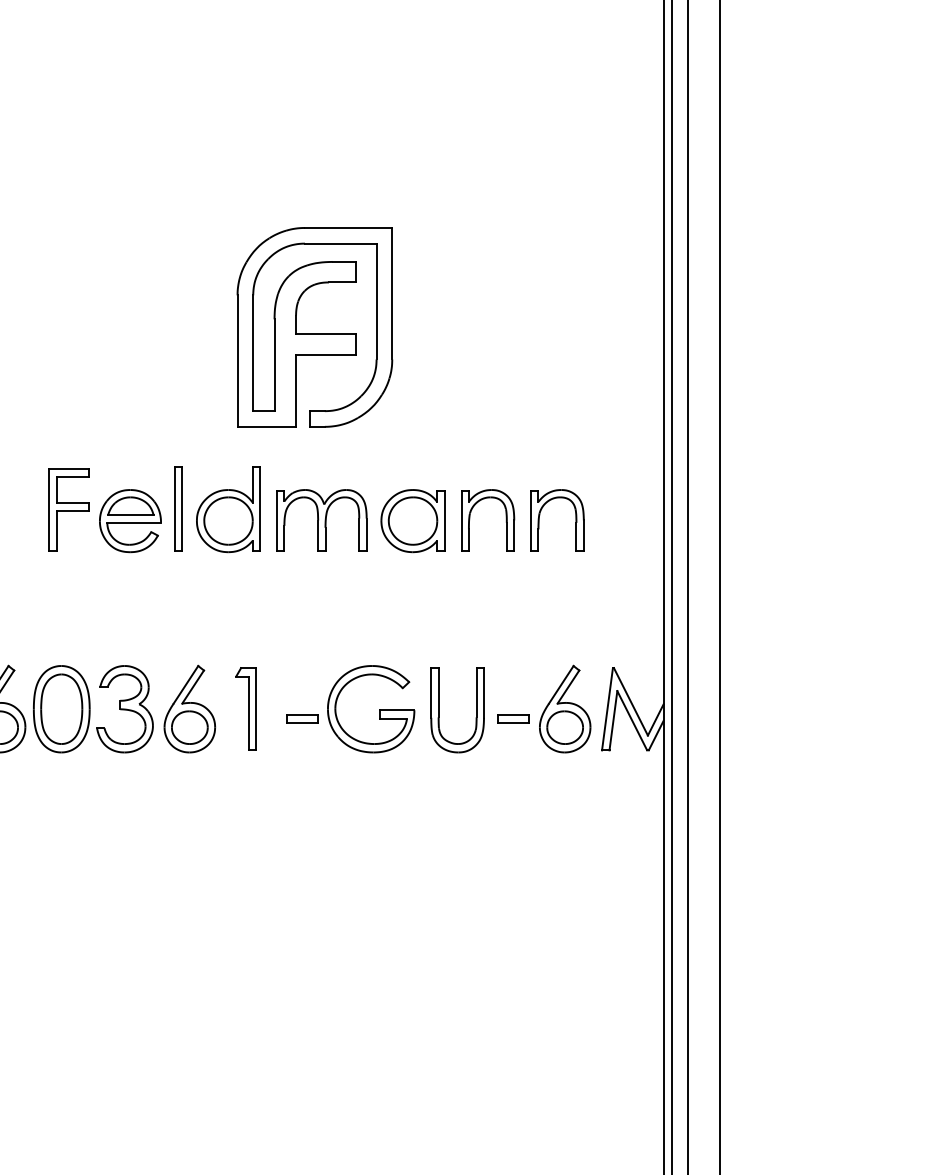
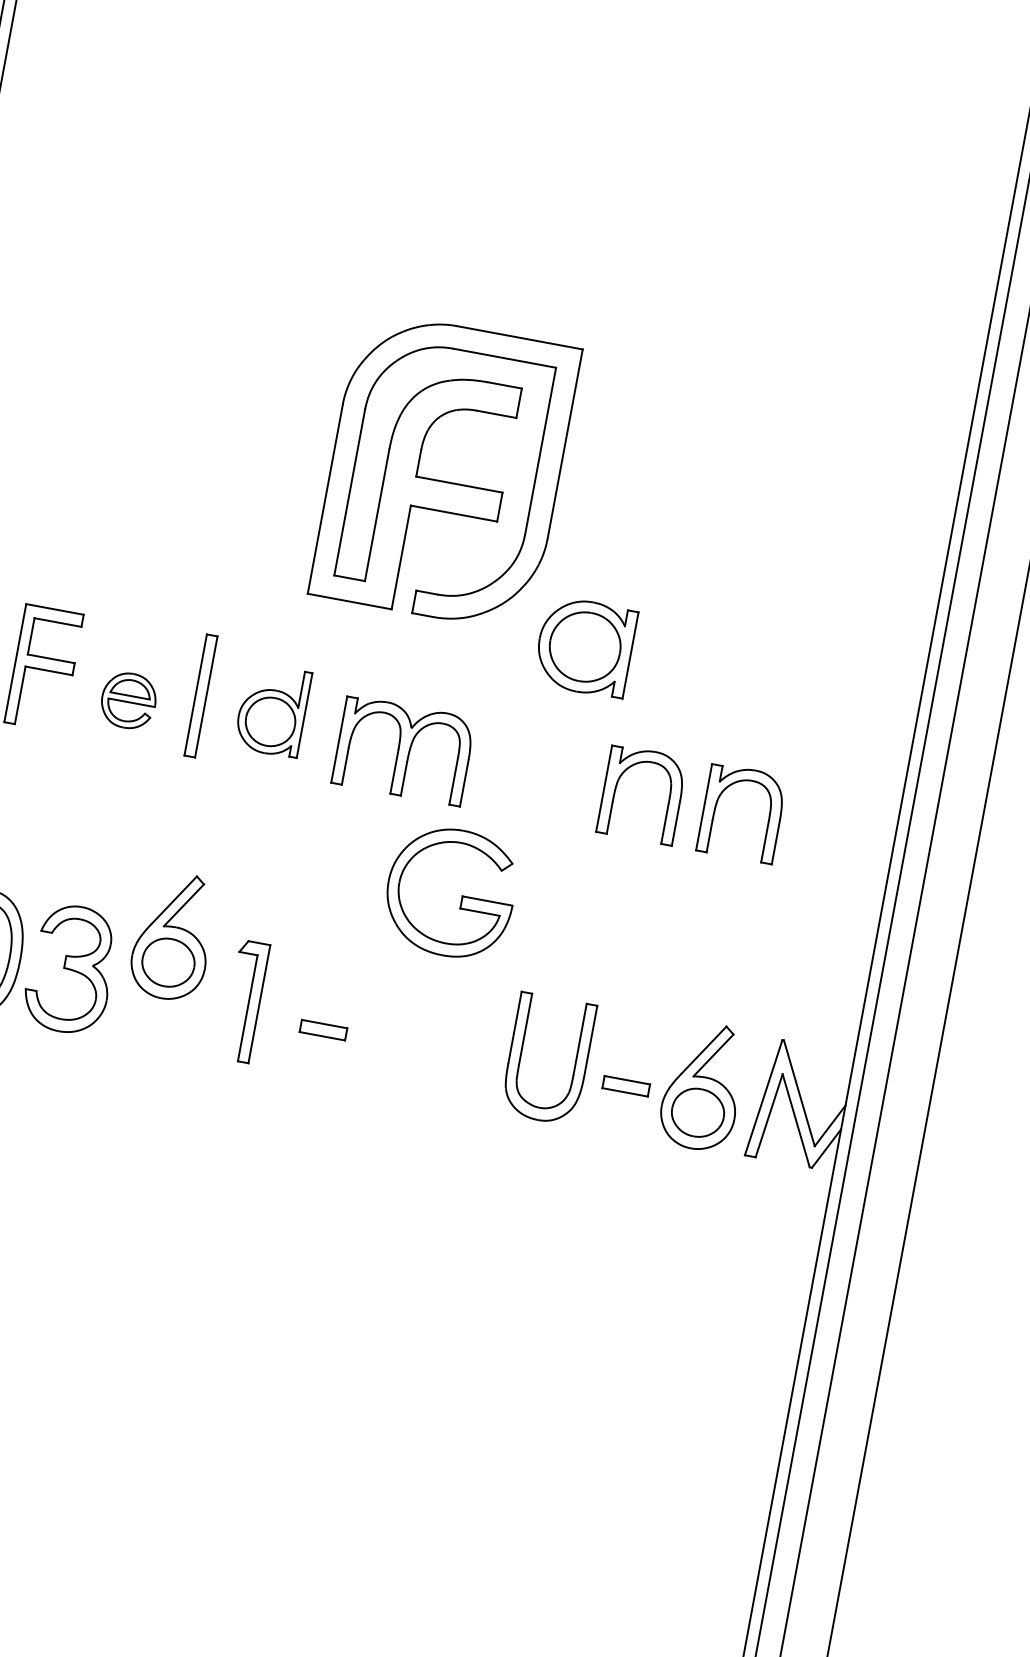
part: (228, 509) -> (272, 710), size x0.7
part: (130, 521) -> (128, 701), size x0.6
part: (412, 521) -> (584, 647), moved
part: (189, 708) -> (173, 935), moved
part: (379, 709) -> (462, 895), moved

